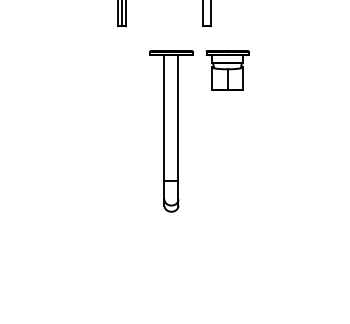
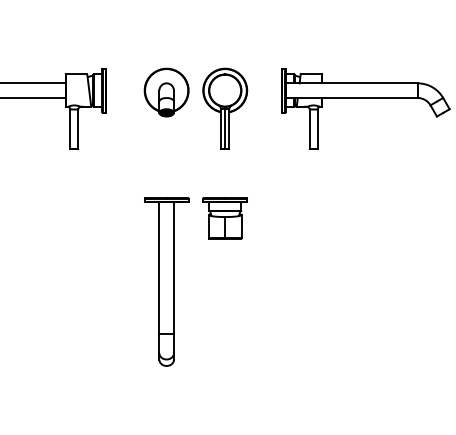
part: (178, 130) -> (174, 281), moved

